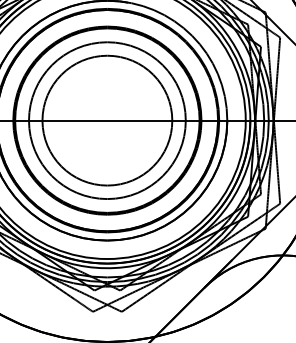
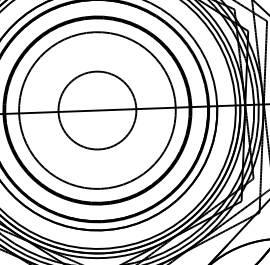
circle: (107, 120) -> (97, 110), size x0.6

